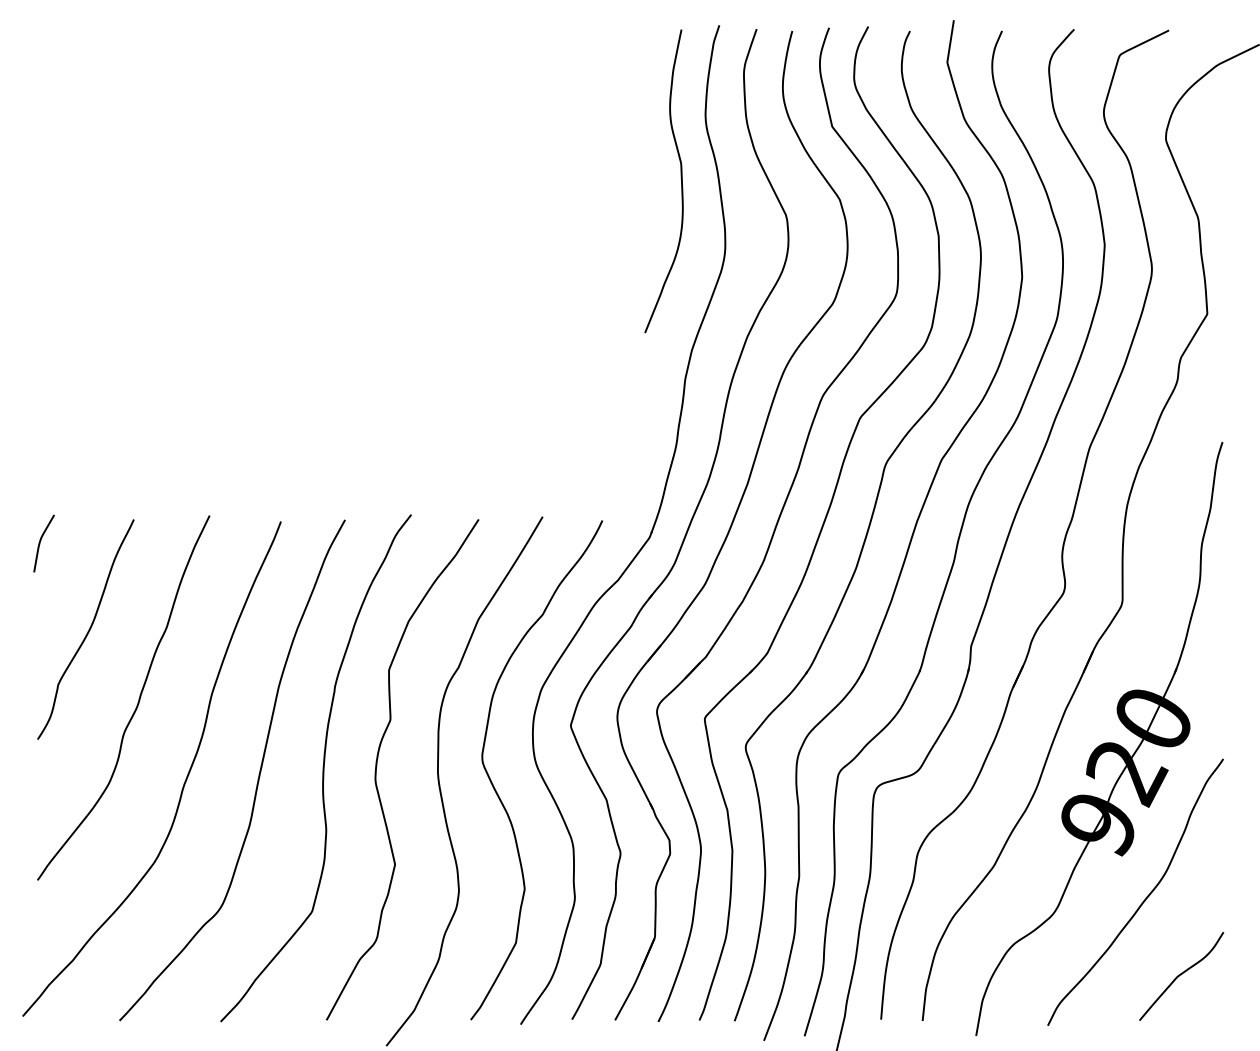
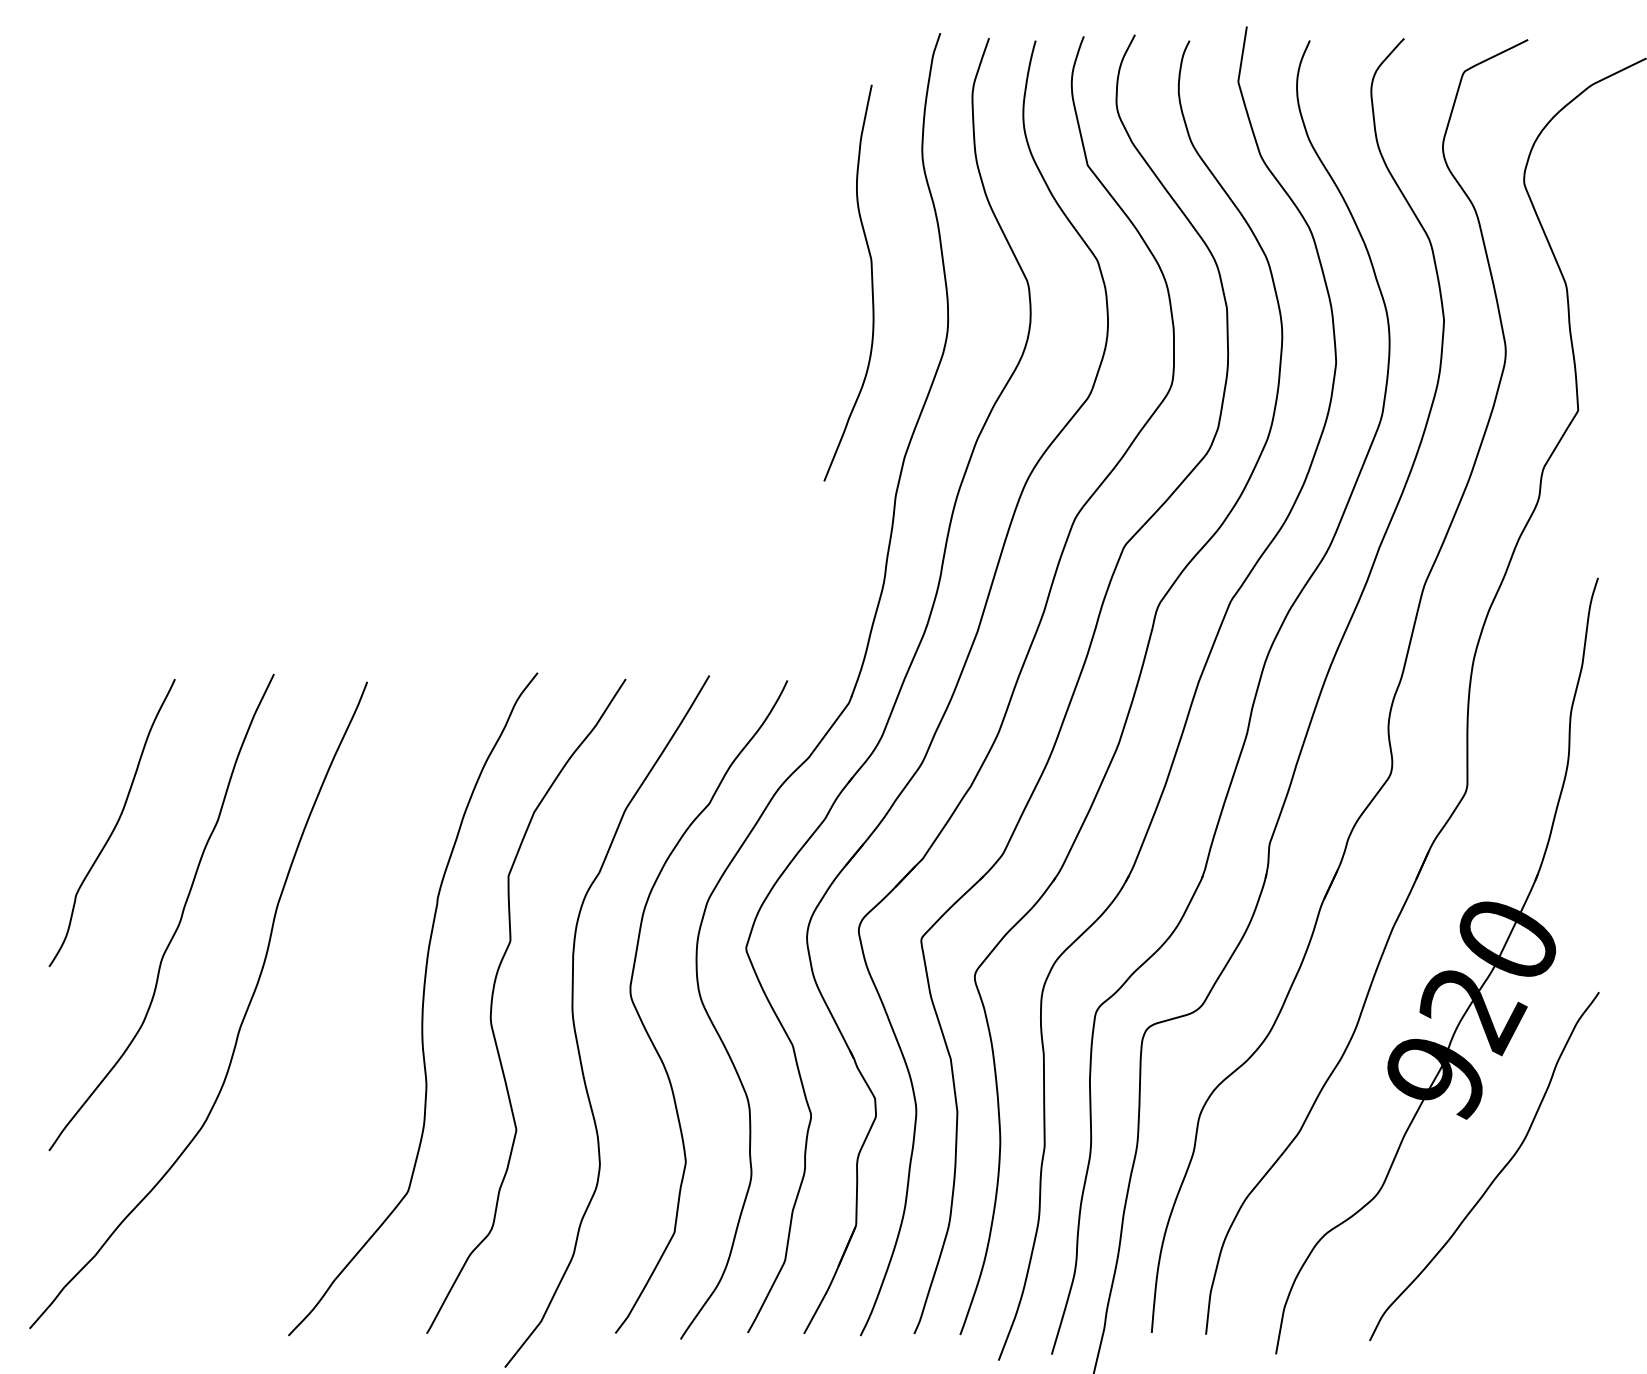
curve: (681, 180) -> (871, 282), moved
curve: (40, 541) -> (53, 708), removed
curve: (258, 773) -> (338, 1011), removed
curve: (1181, 974) -> (1544, 1274), removed

